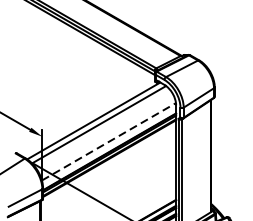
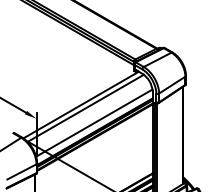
line: (109, 141) -> (94, 122), dashed -> solid

